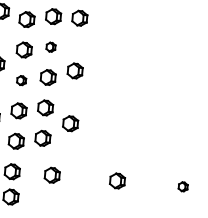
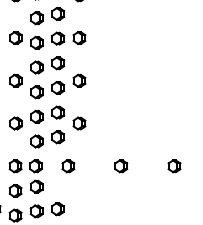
part: (51, 47) -> (58, 63), size x1.67
part: (20, 80) -> (36, 92), size x1.67
part: (183, 187) -> (174, 166), size x1.67

